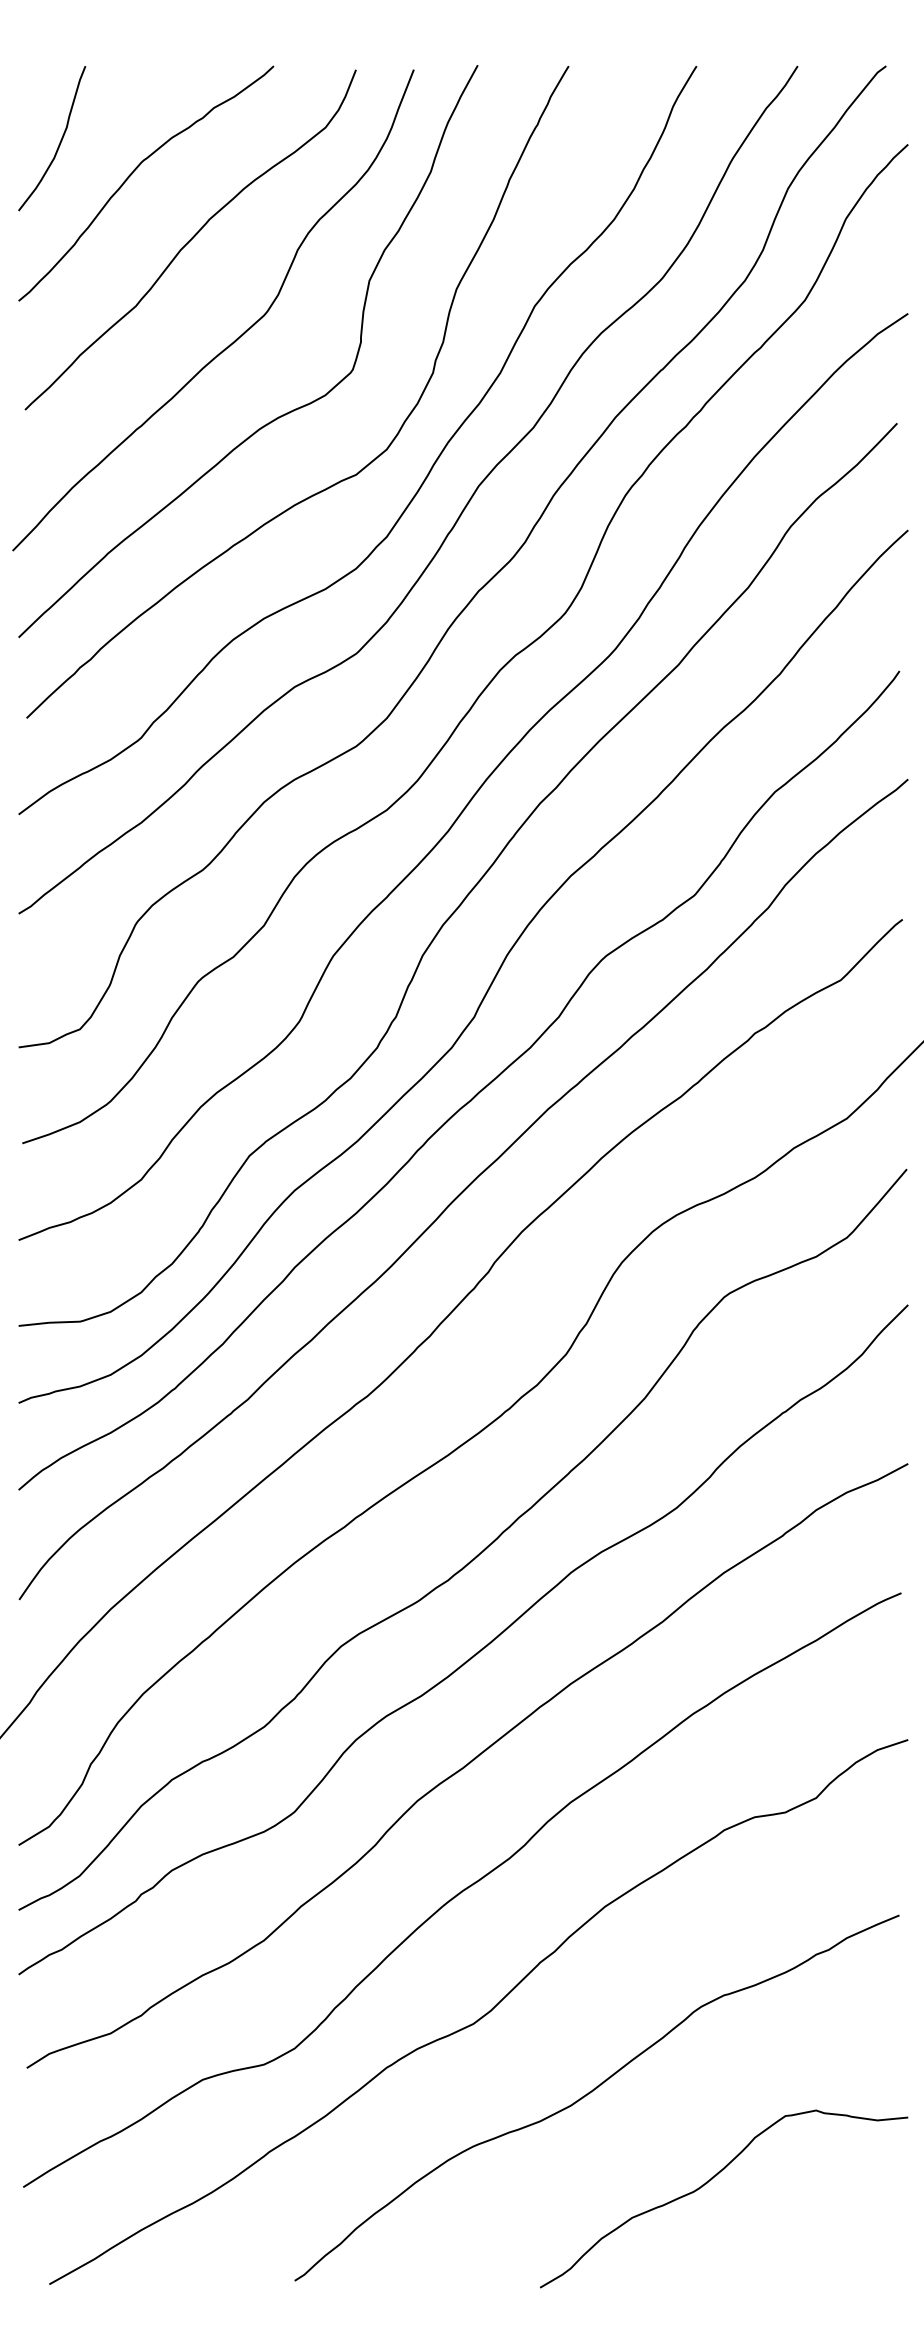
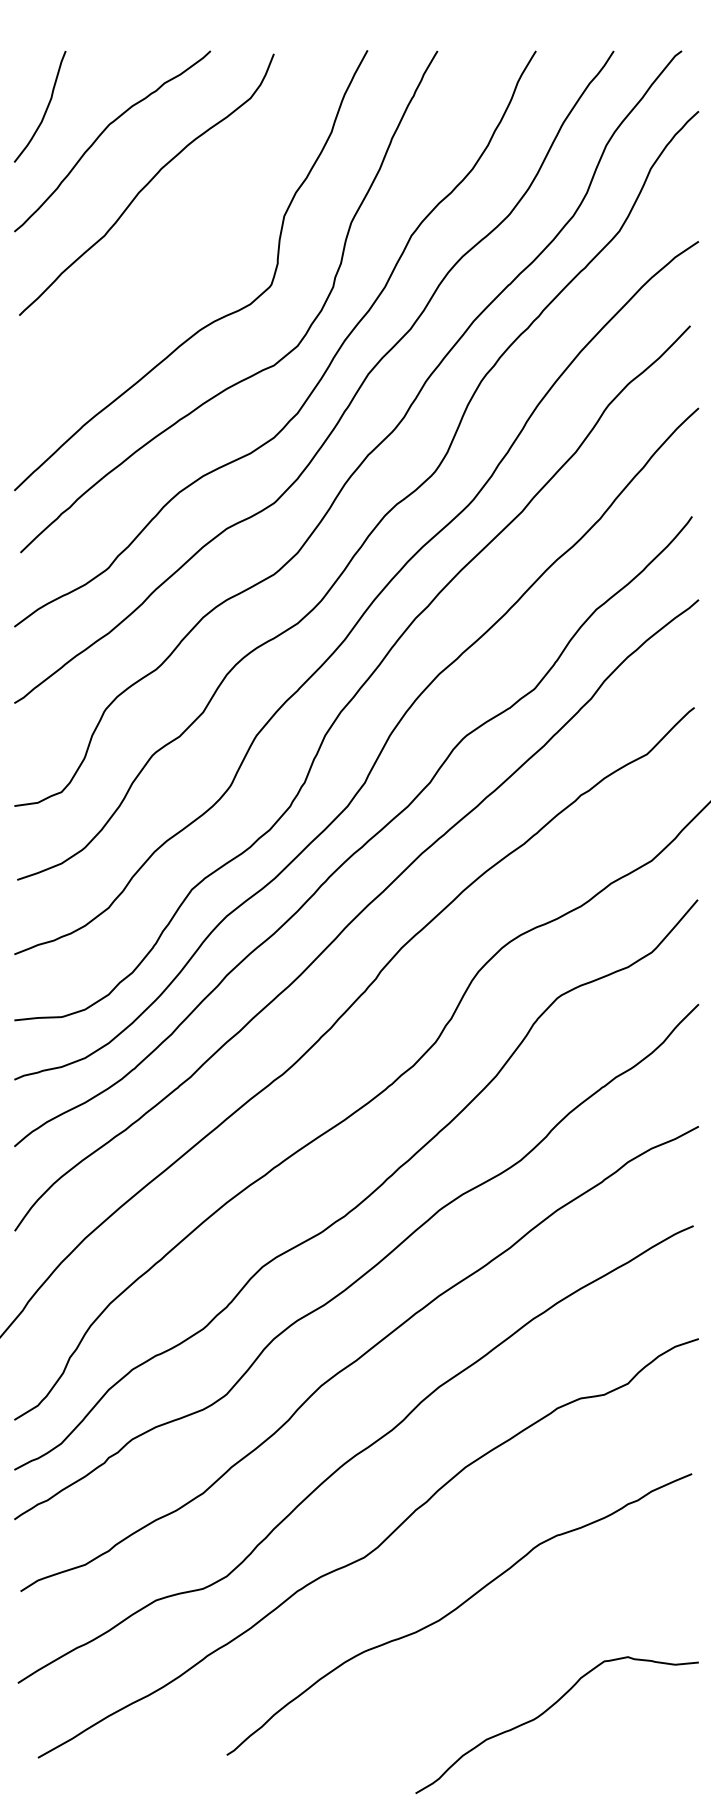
curve: (234, 339) -> (180, 261), removed
curve: (707, 2183) -> (544, 1713), moved

